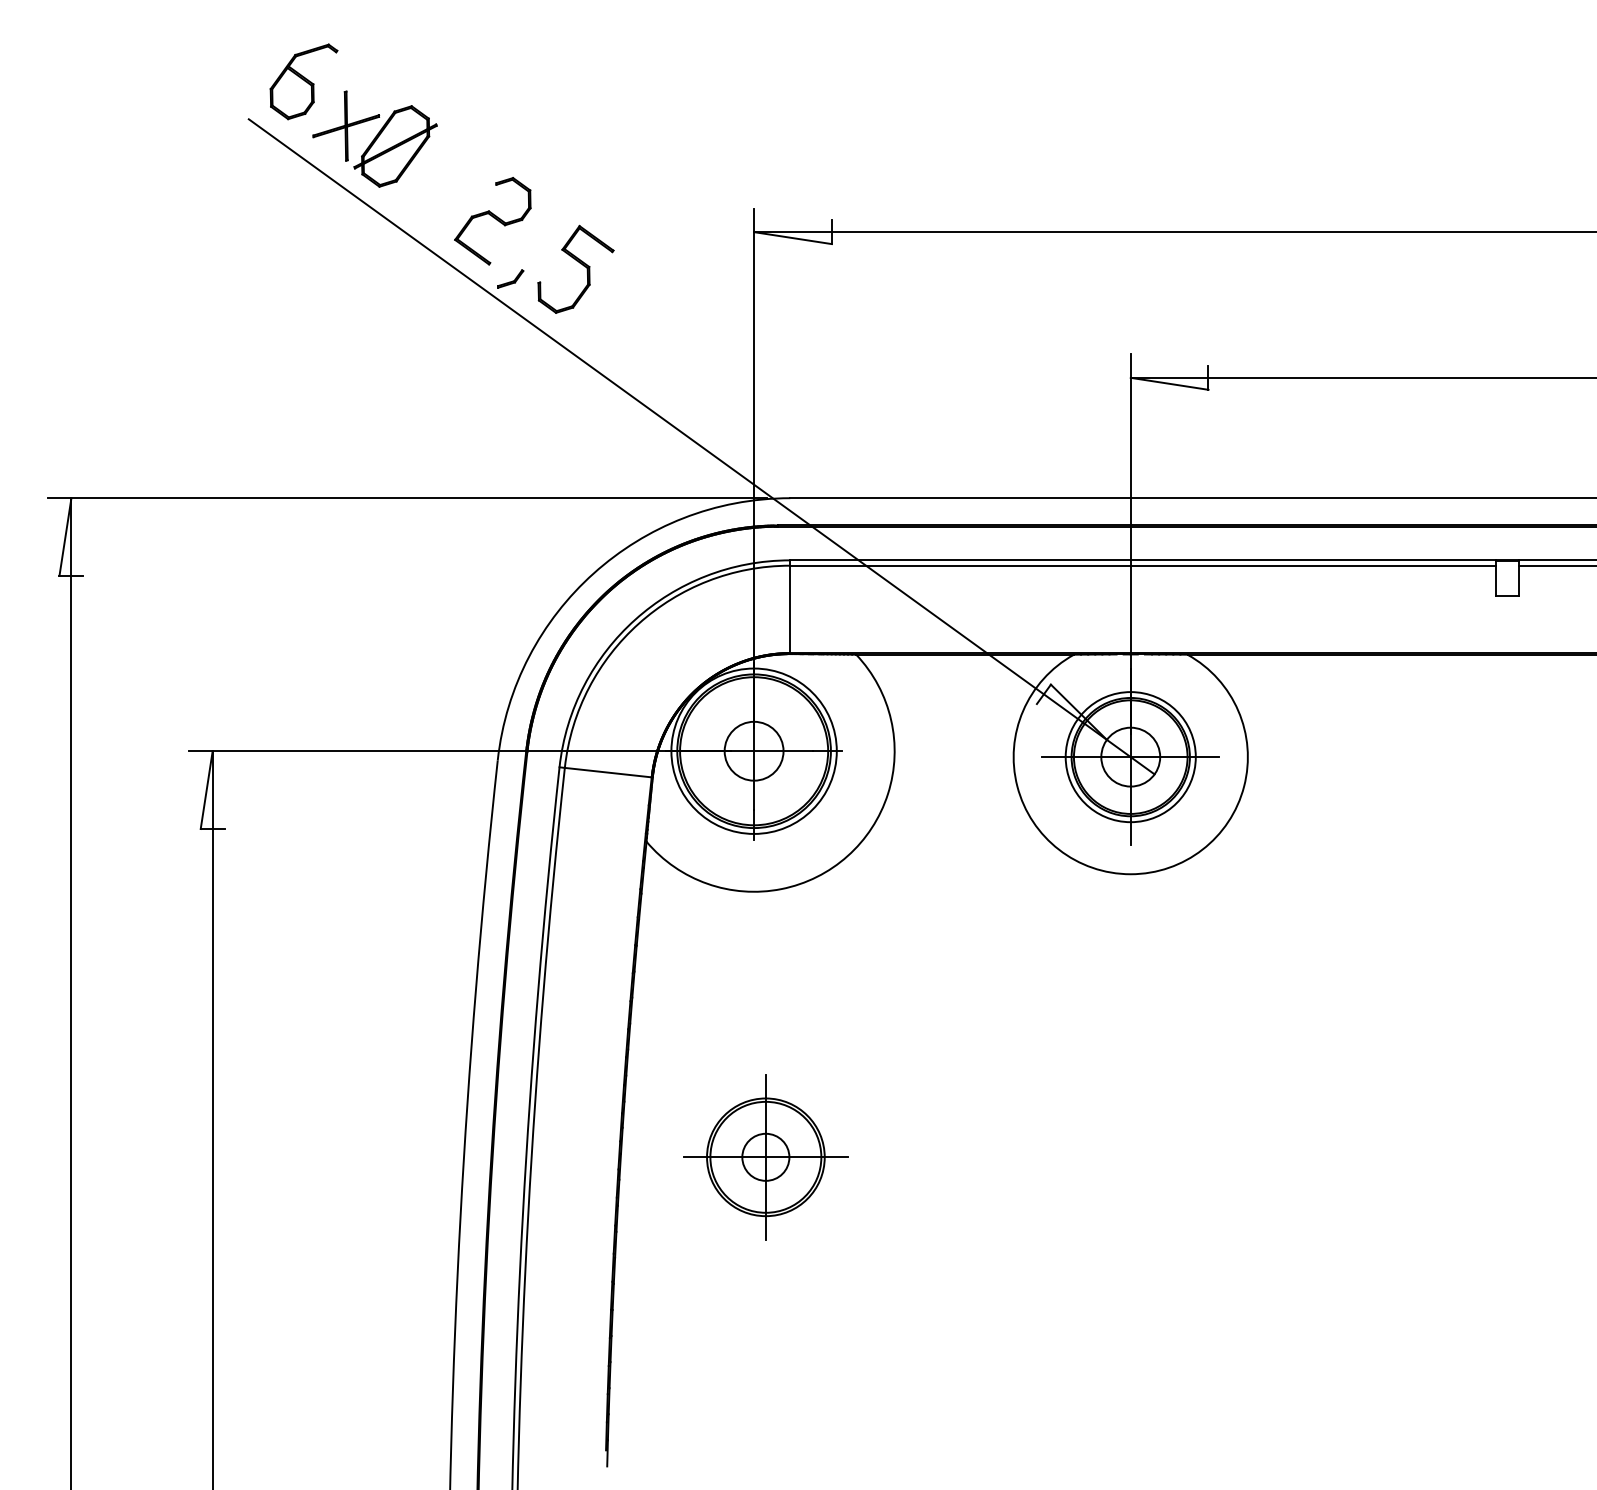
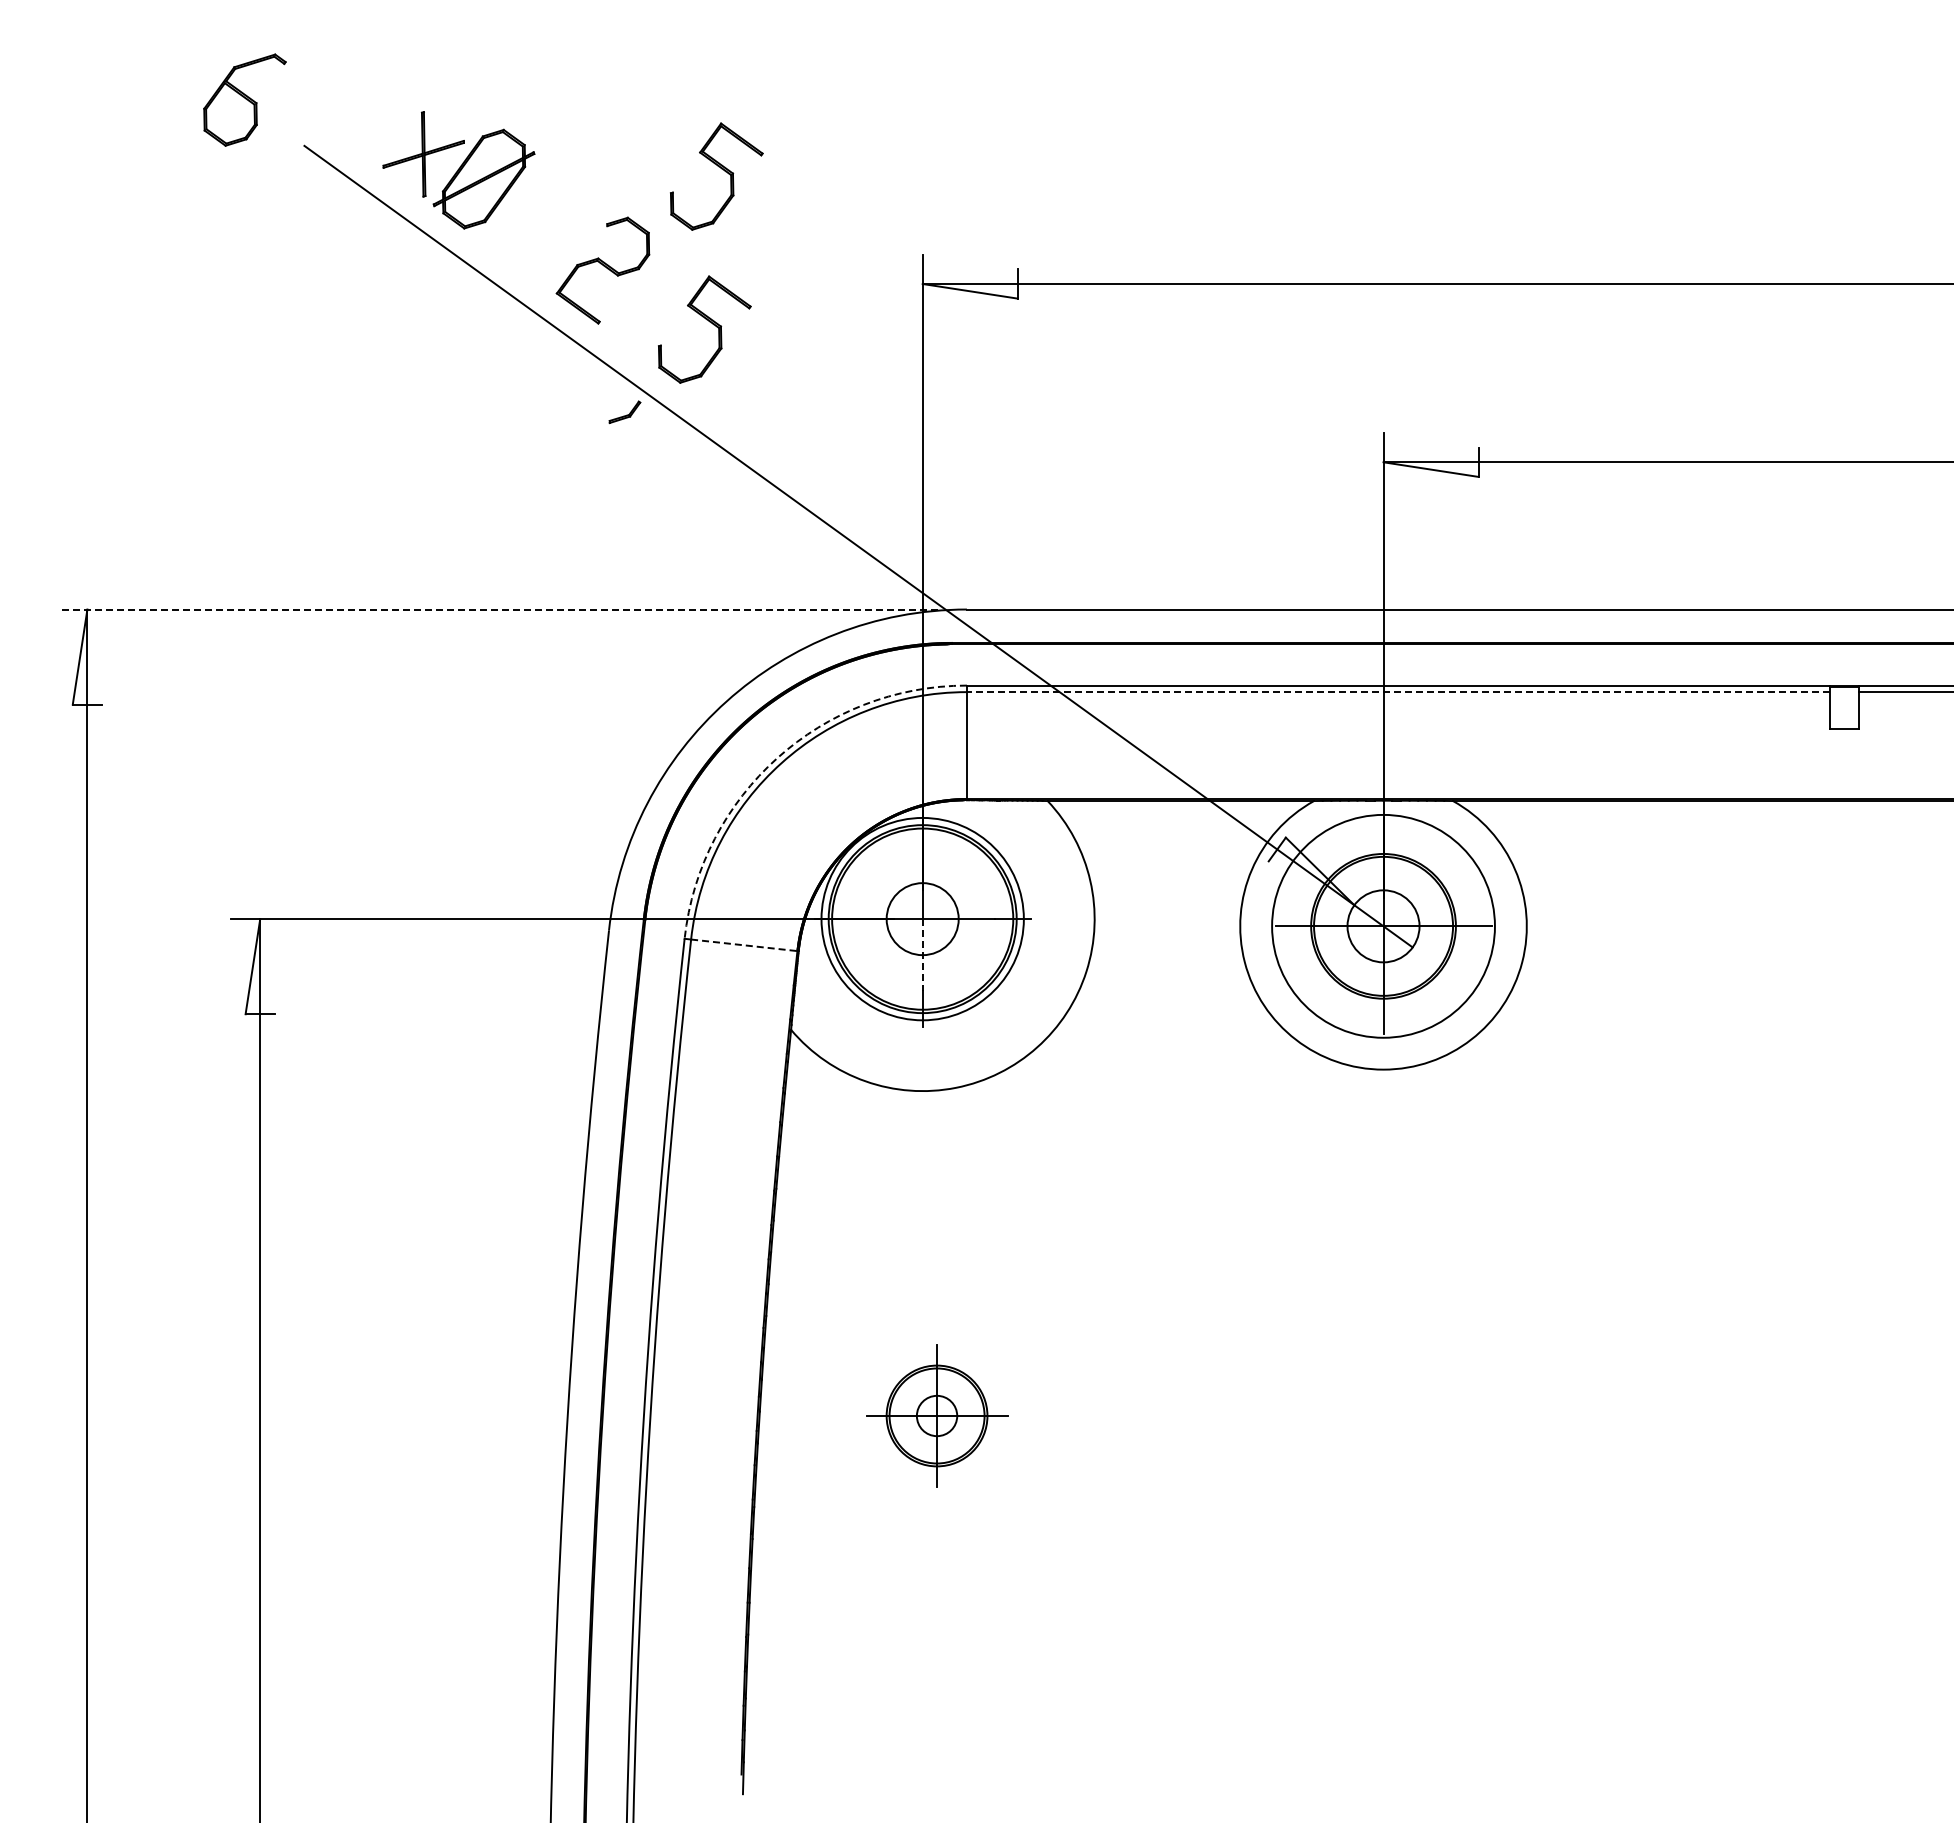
part: (303, 81) -> (244, 99), moved
part: (589, 138) -> (721, 169), added
part: (510, 278) -> (624, 411), moved
line: (407, 498) -> (498, 609), solid -> dashed
line: (1142, 566) -> (1398, 692), solid -> dashed
arc: (635, 619) -> (777, 758), solid -> dashed
circle: (1130, 756) -> (1383, 925), size x1.4
line: (608, 772) -> (744, 945), solid -> dashed
line: (753, 780) -> (922, 955), solid -> dashed
part: (765, 1156) -> (936, 1415), size x0.7

